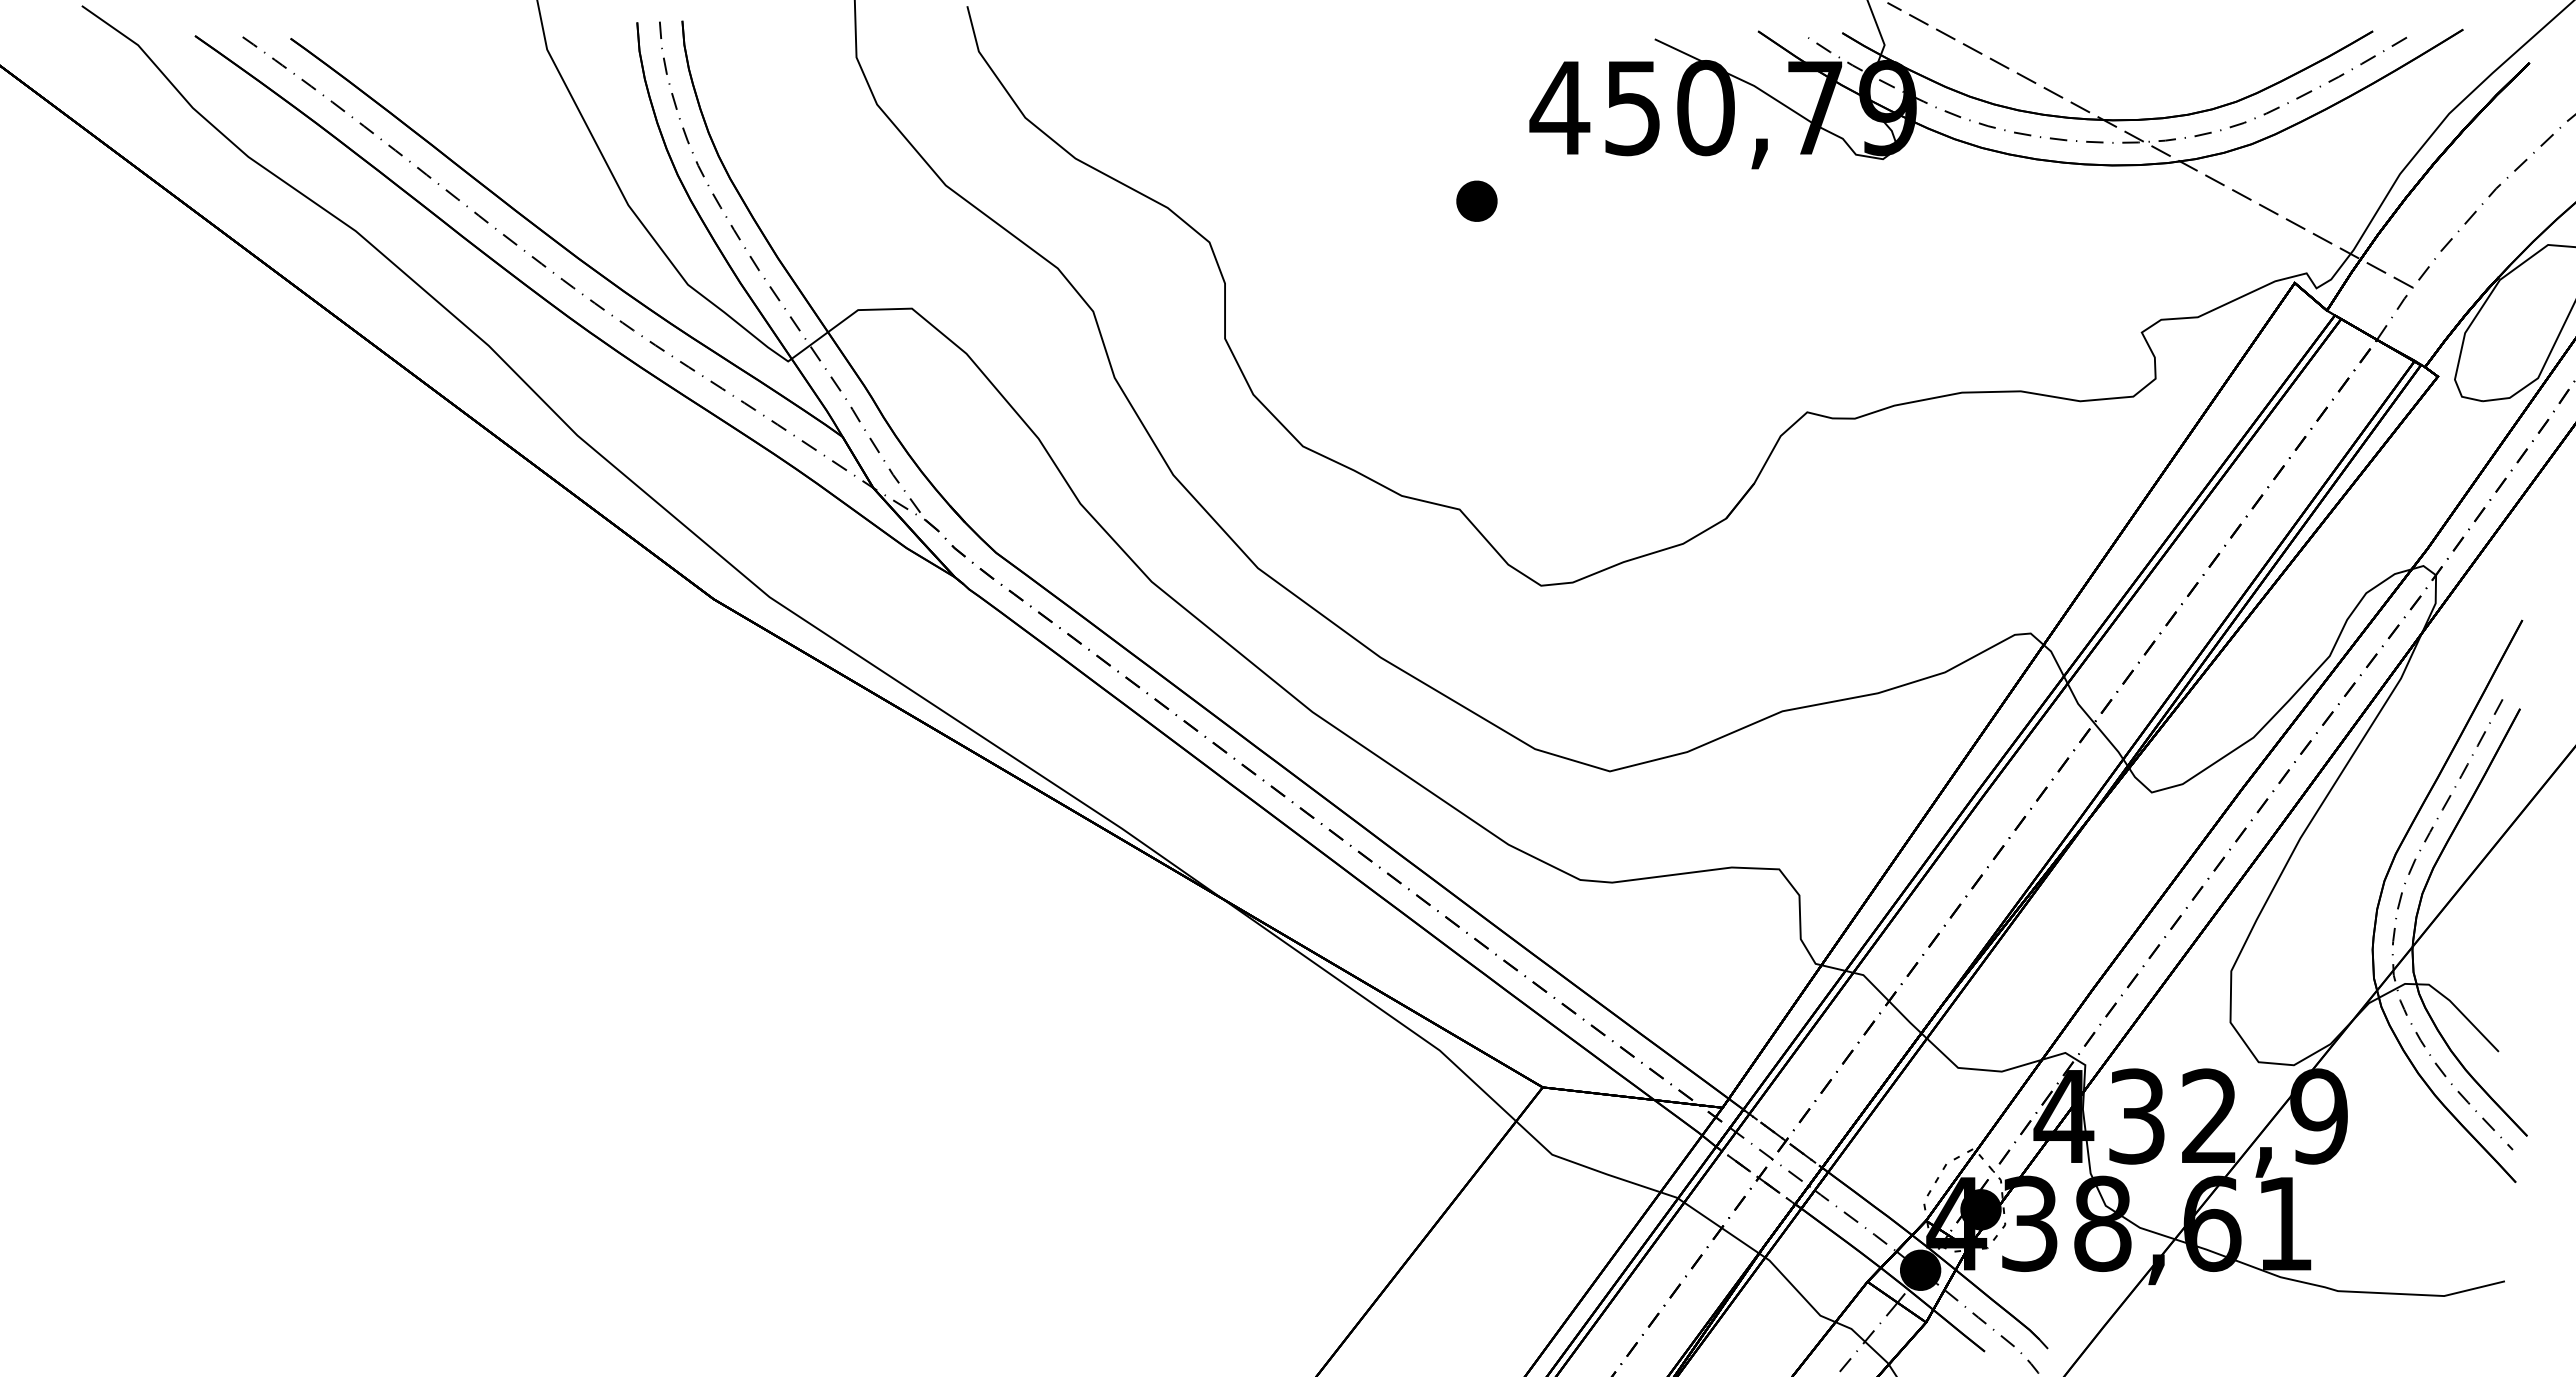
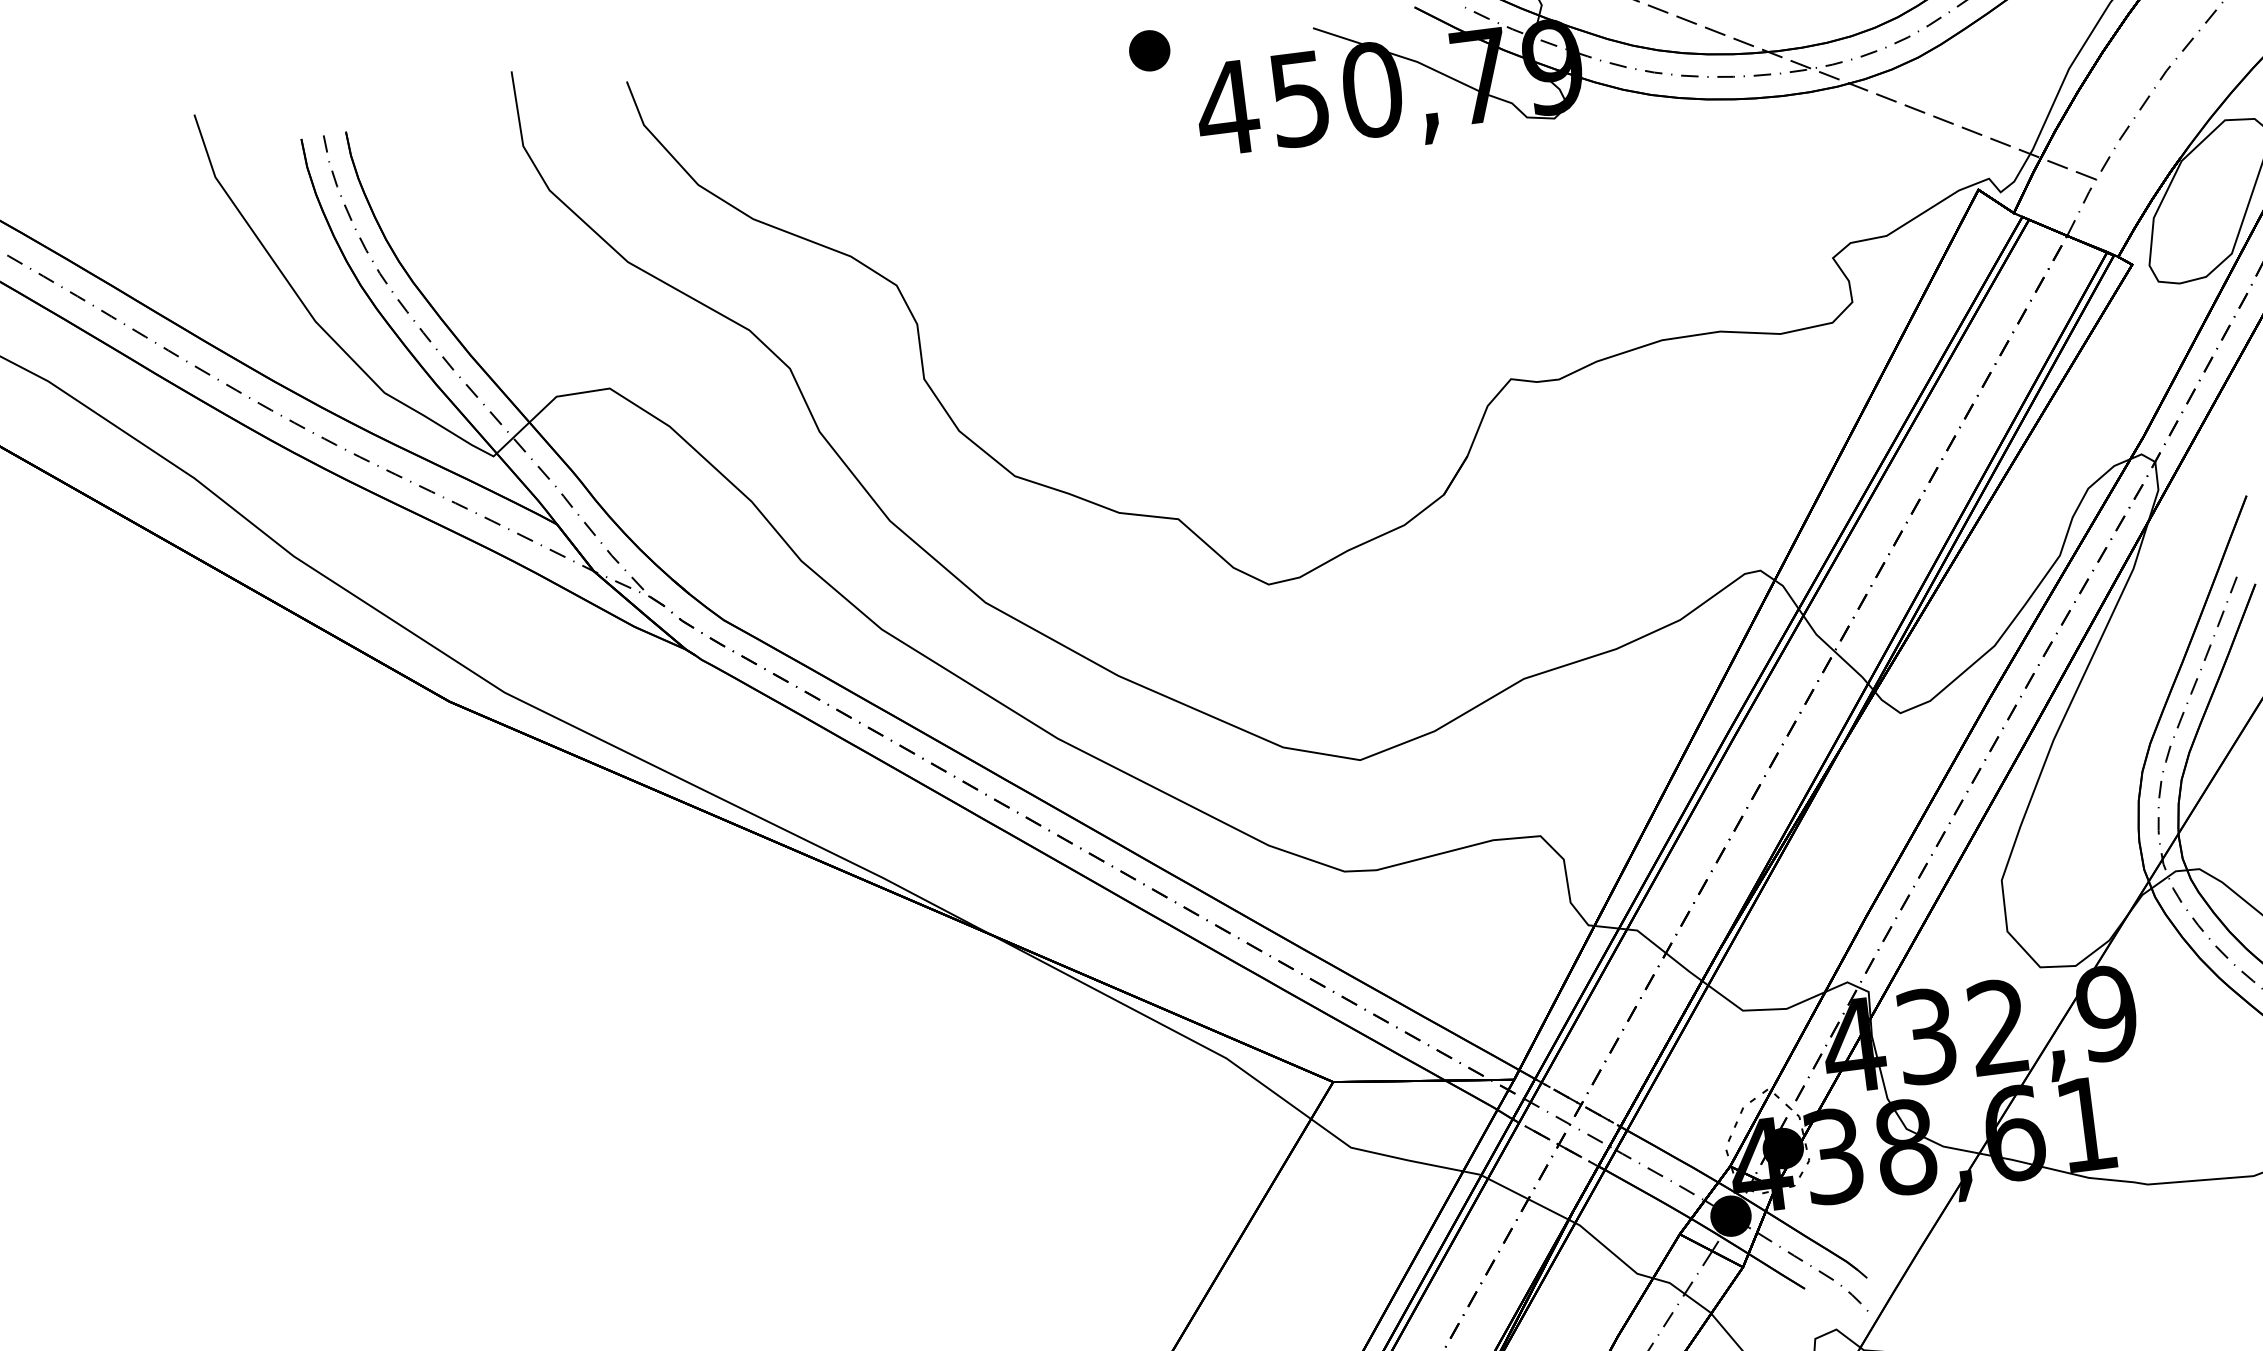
part: (1476, 200) -> (1149, 50), moved

